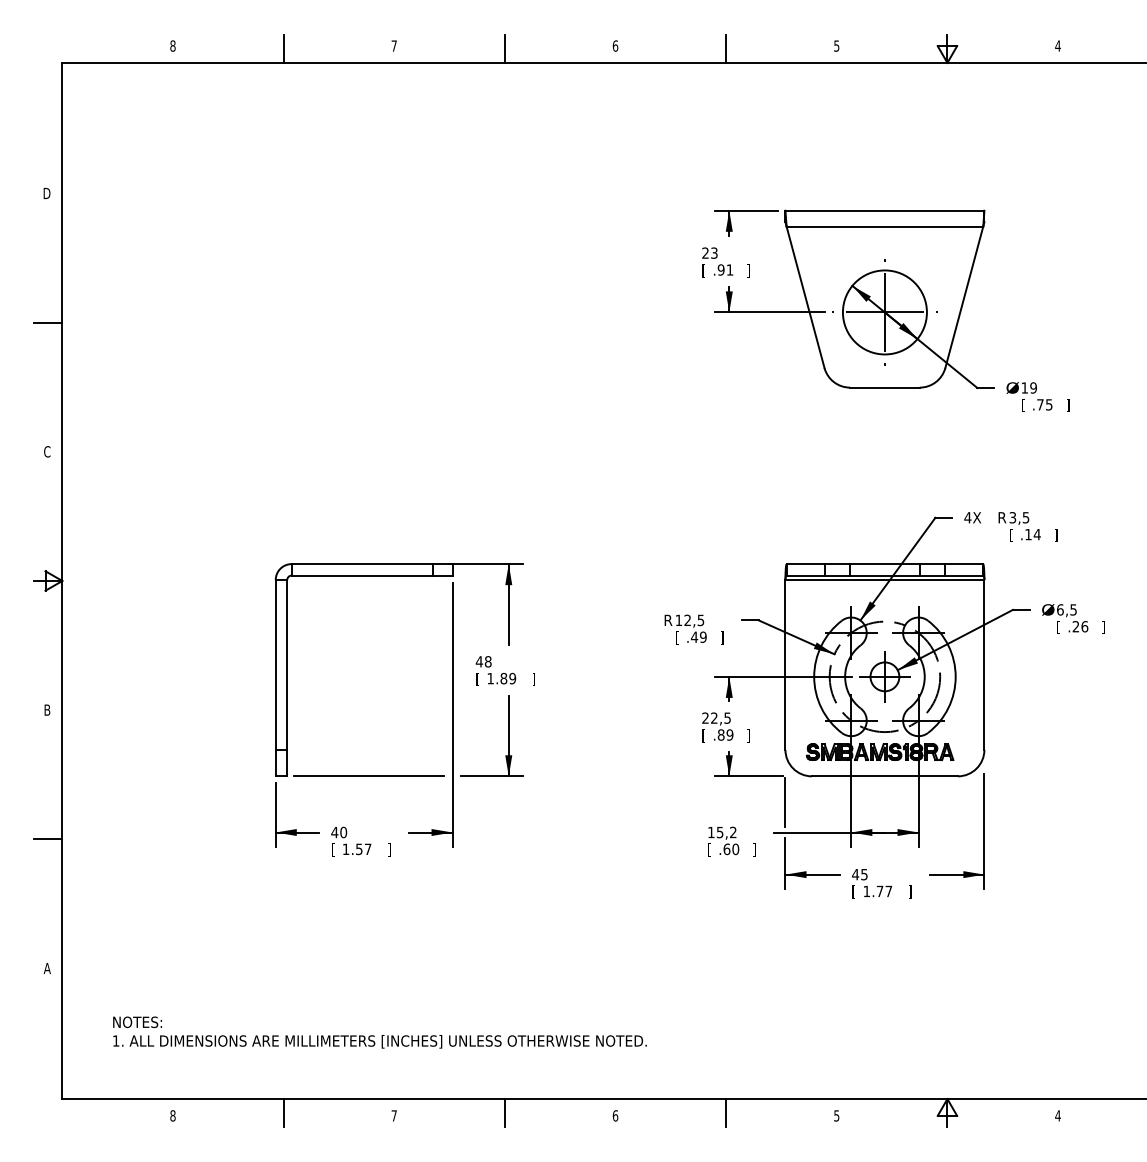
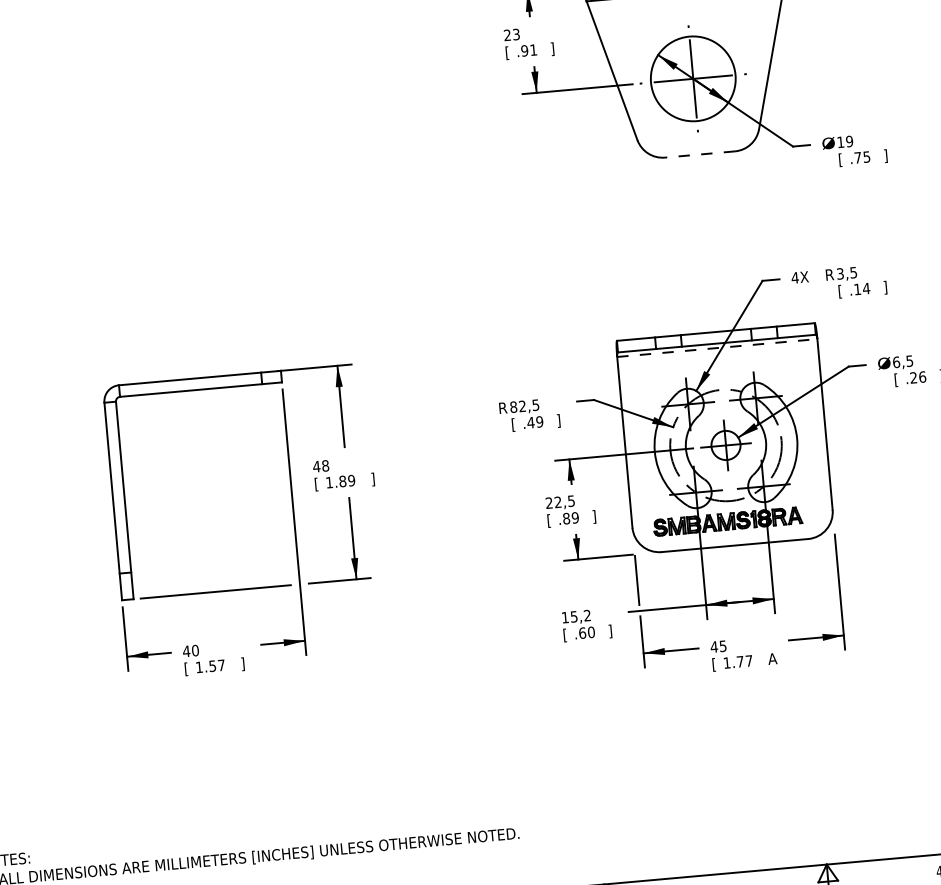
line: (884, 387) -> (699, 154), solid -> dashed
line: (885, 580) -> (717, 348), solid -> dashed
text: (678, 620) -> (513, 407), 12,5 -> 82,5
text: (911, 891) -> (771, 659), ] -> A

